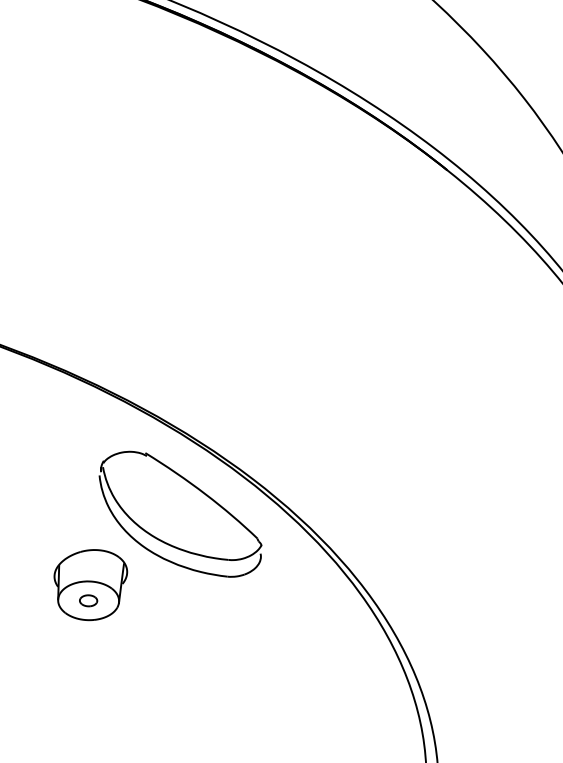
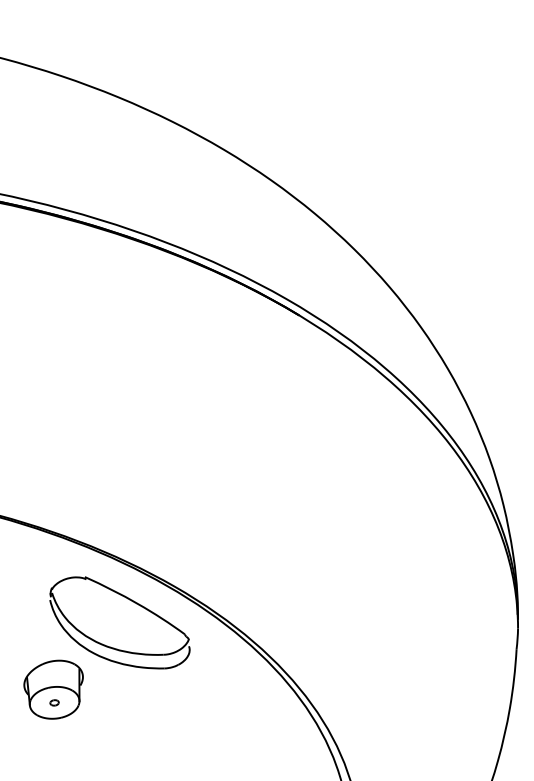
part: (88, 600) -> (54, 702), size x0.6

